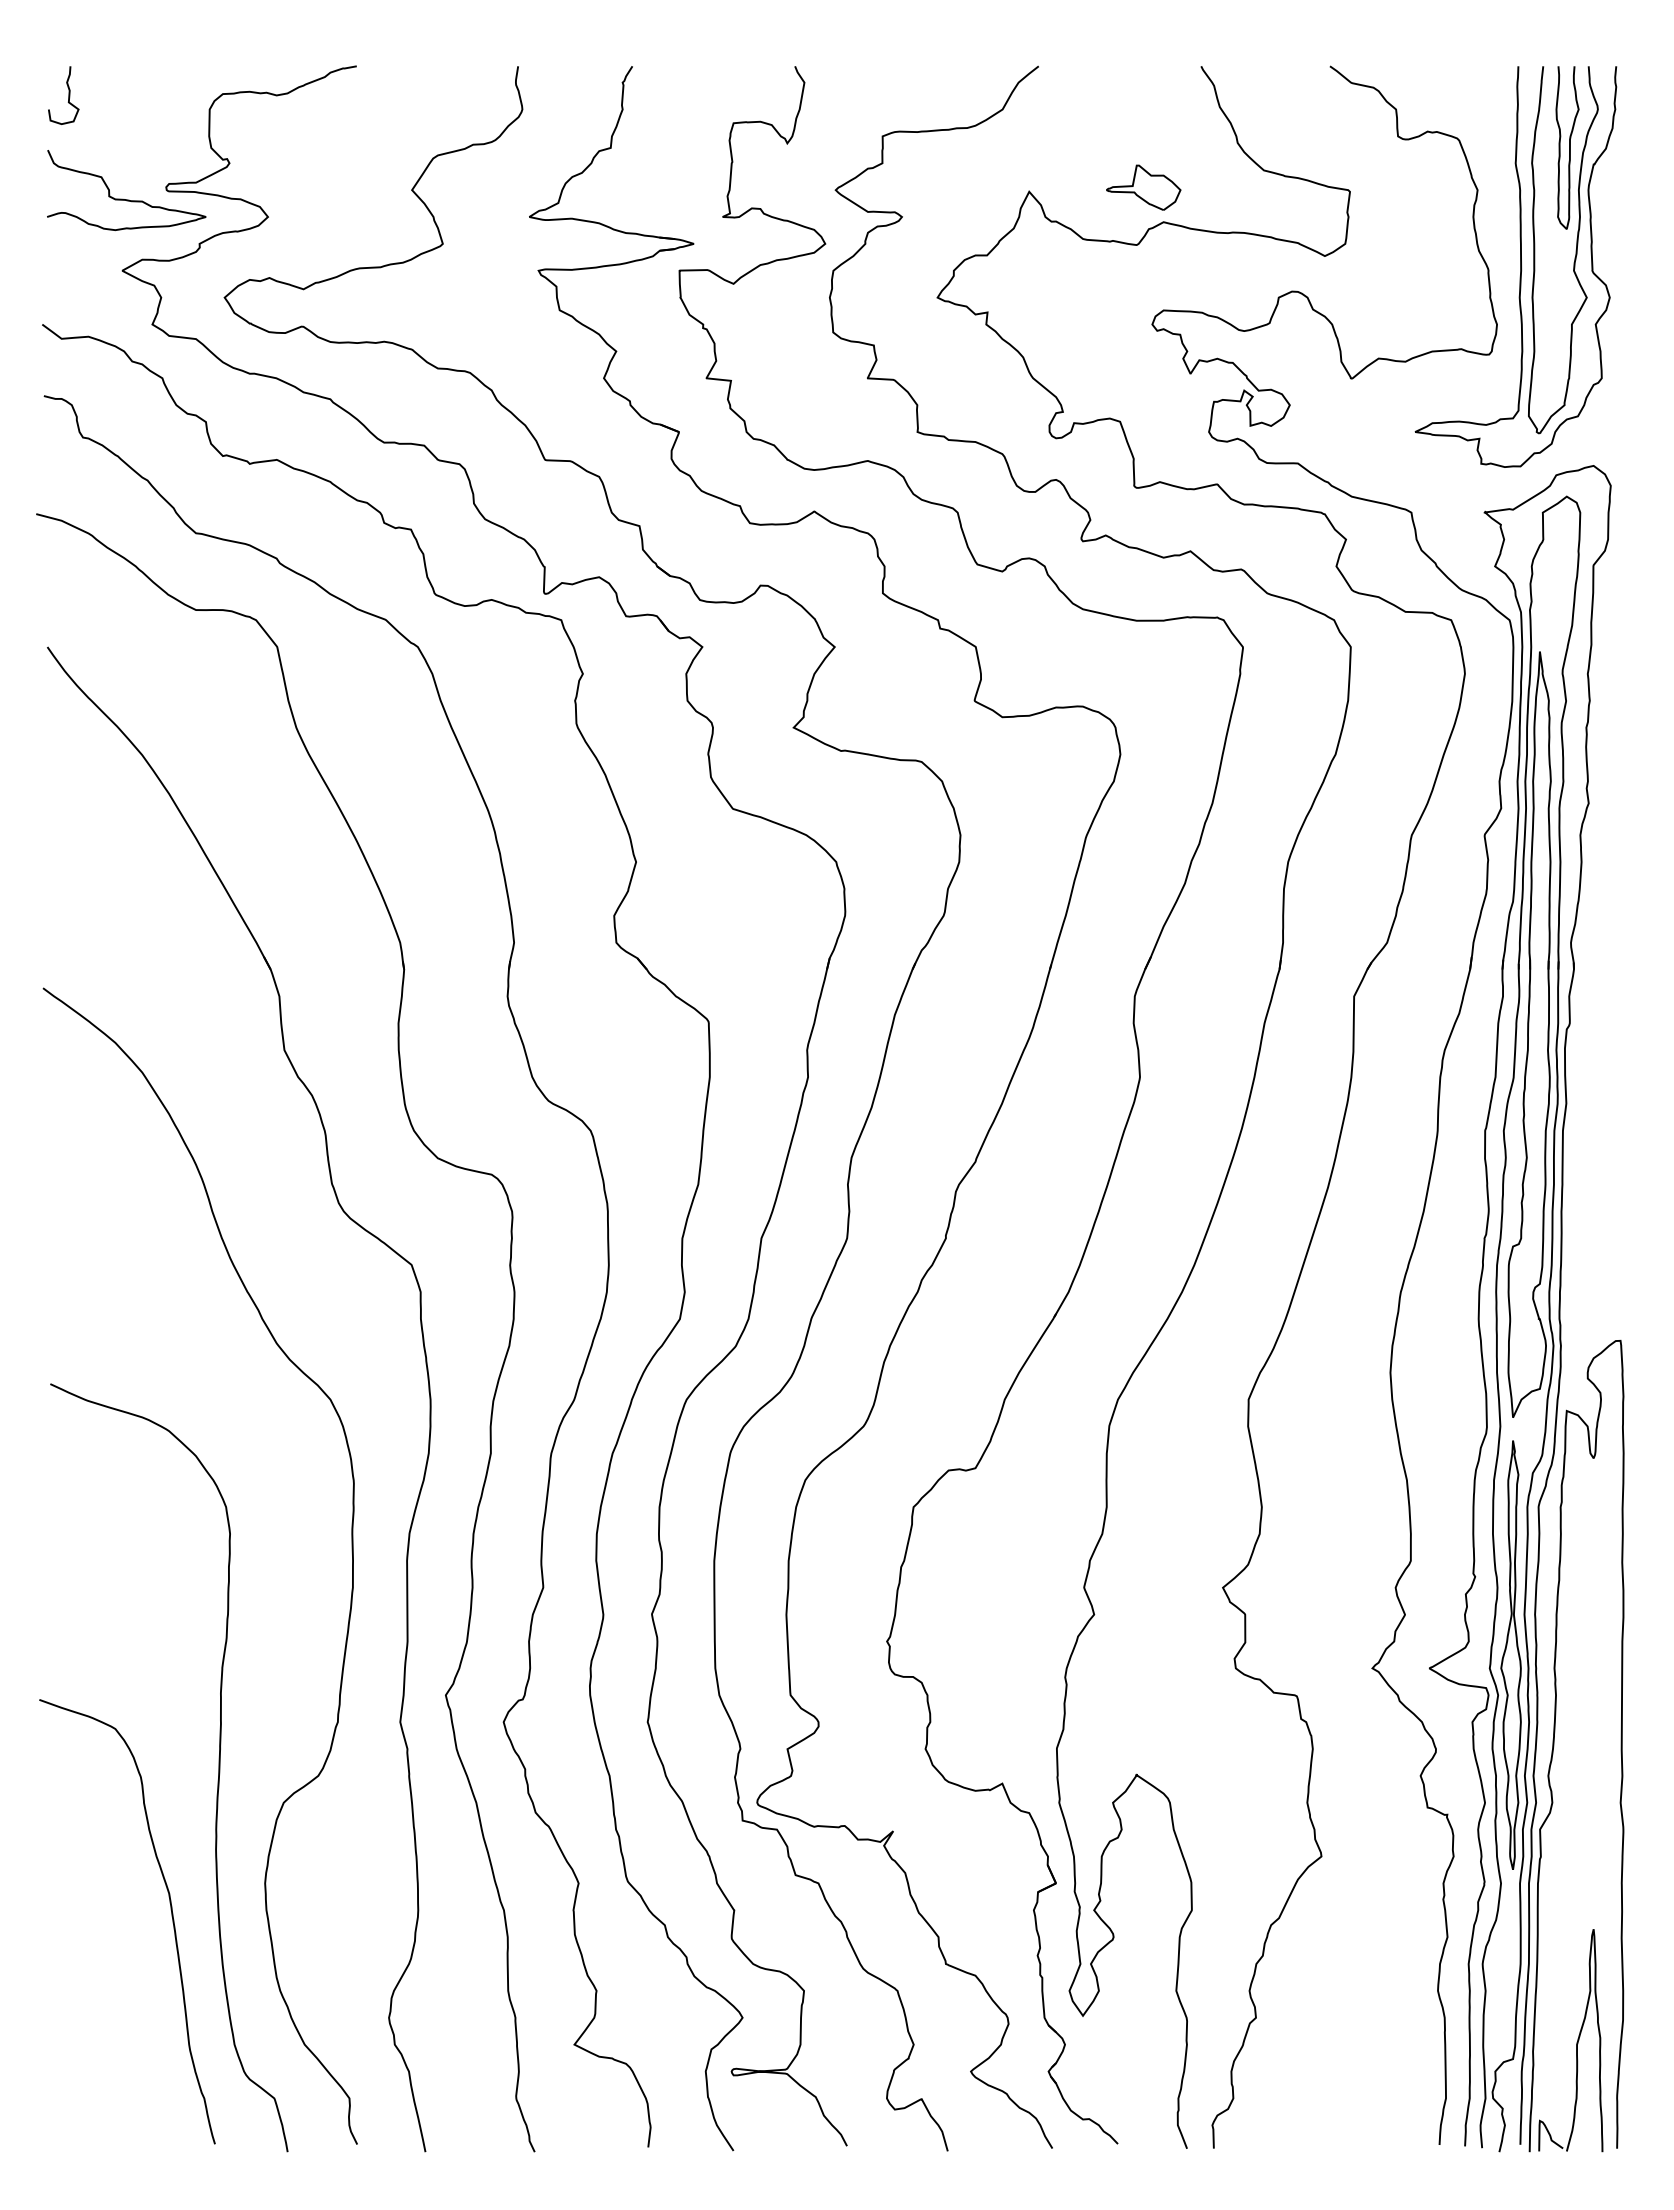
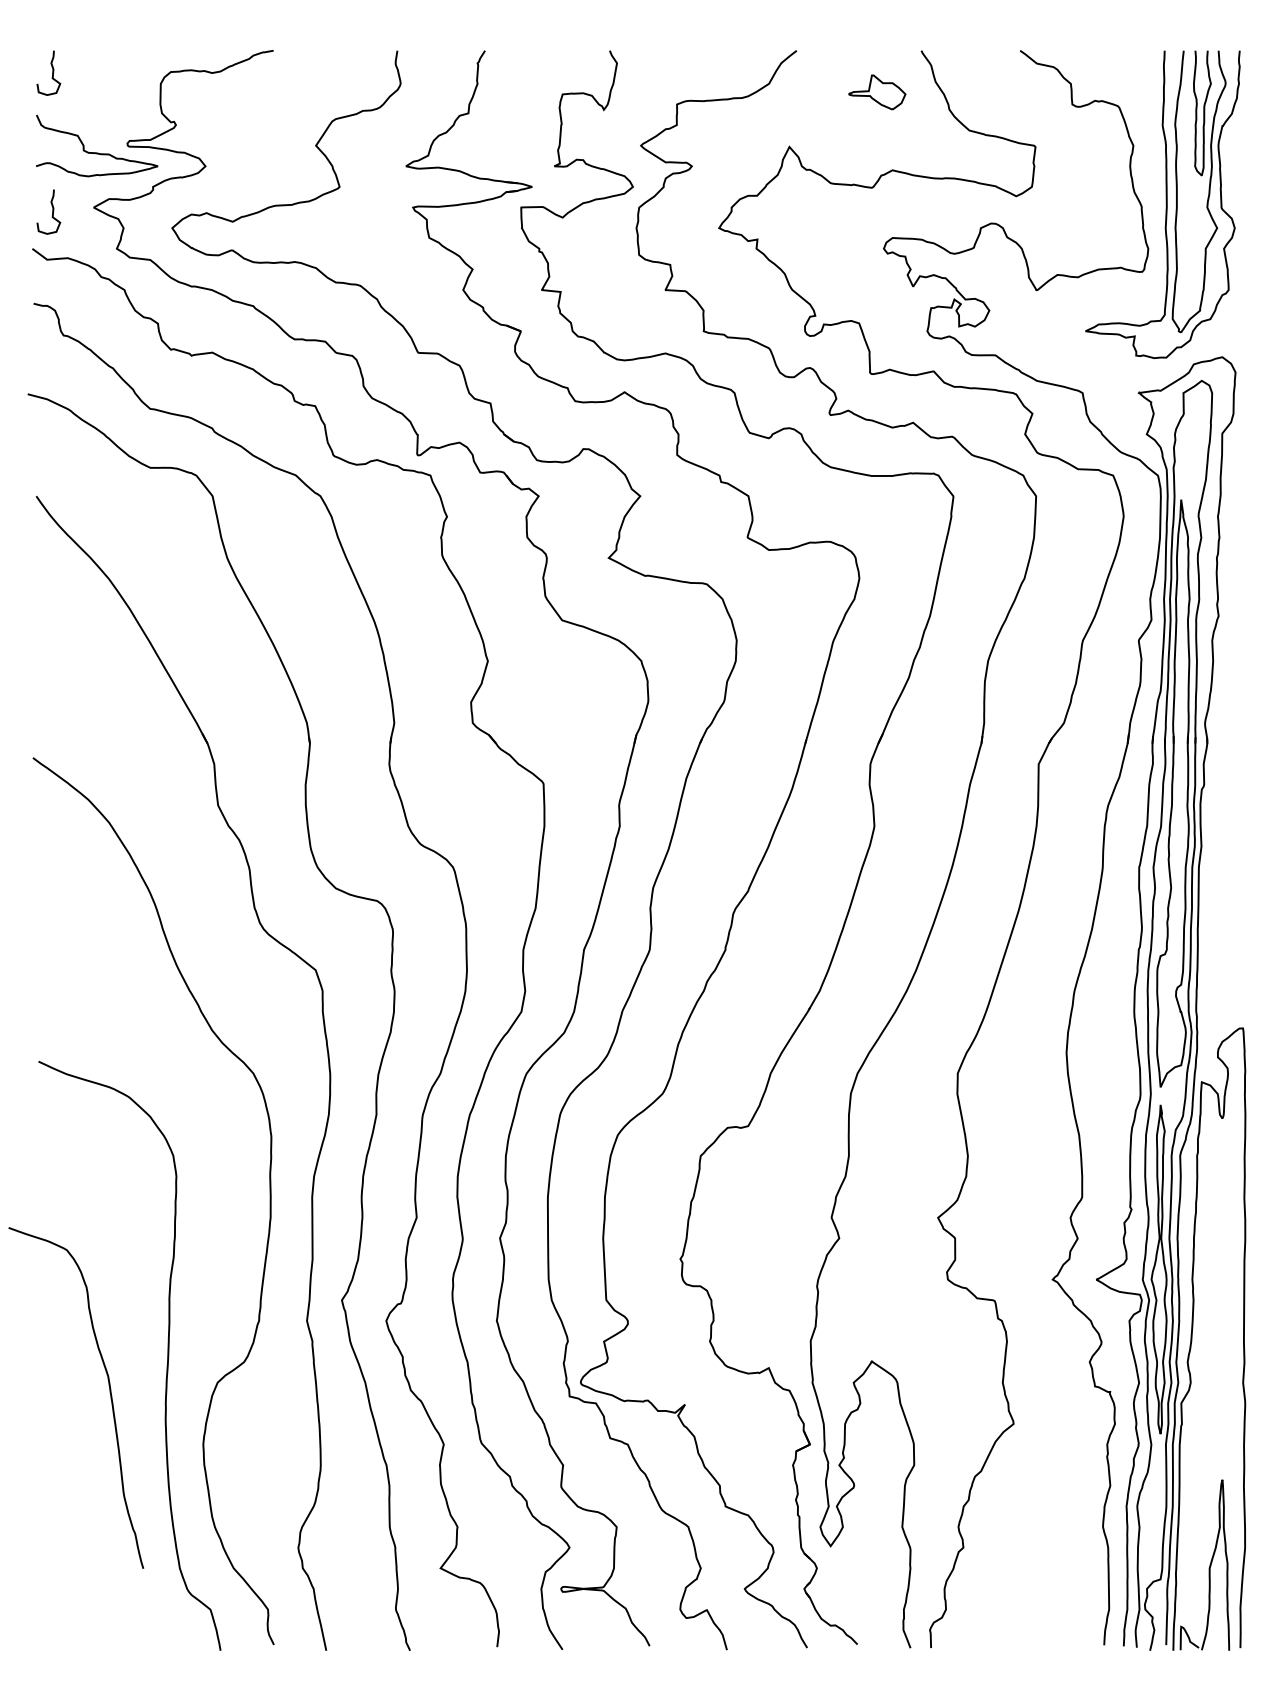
part: (1143, 187) -> (877, 92), moved
curve: (68, 276) -> (52, 211), added
curve: (171, 1916) -> (110, 1394), moved

